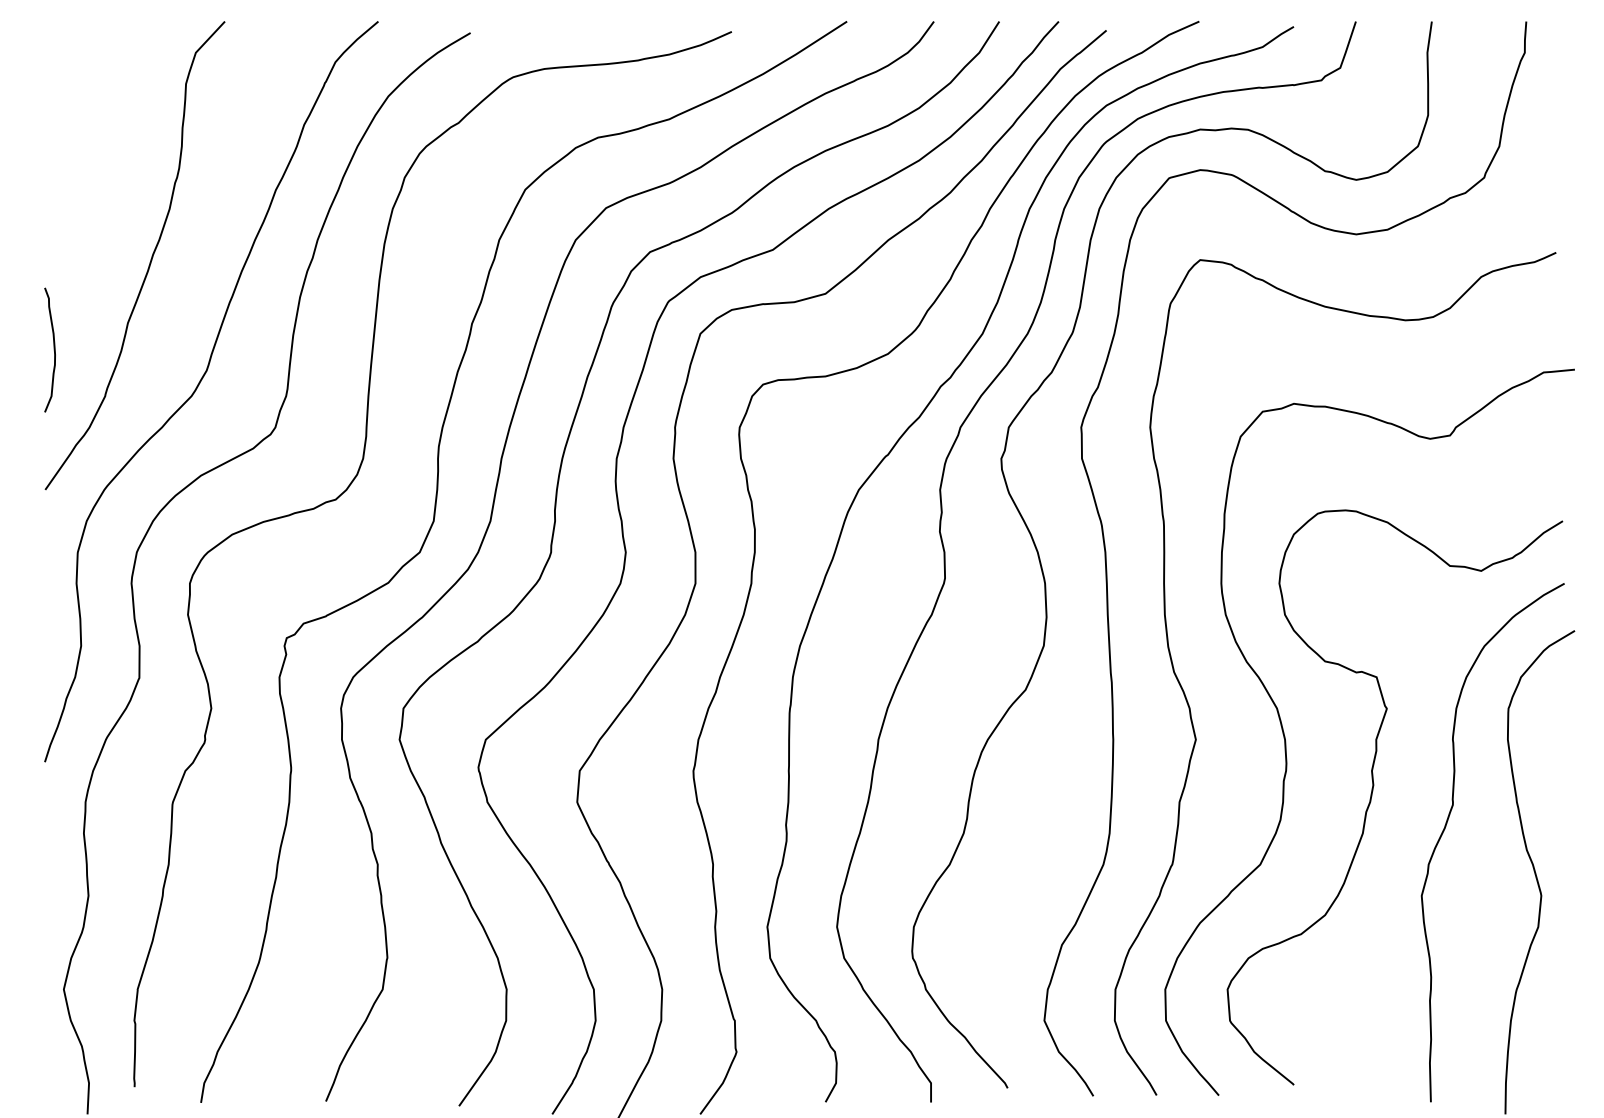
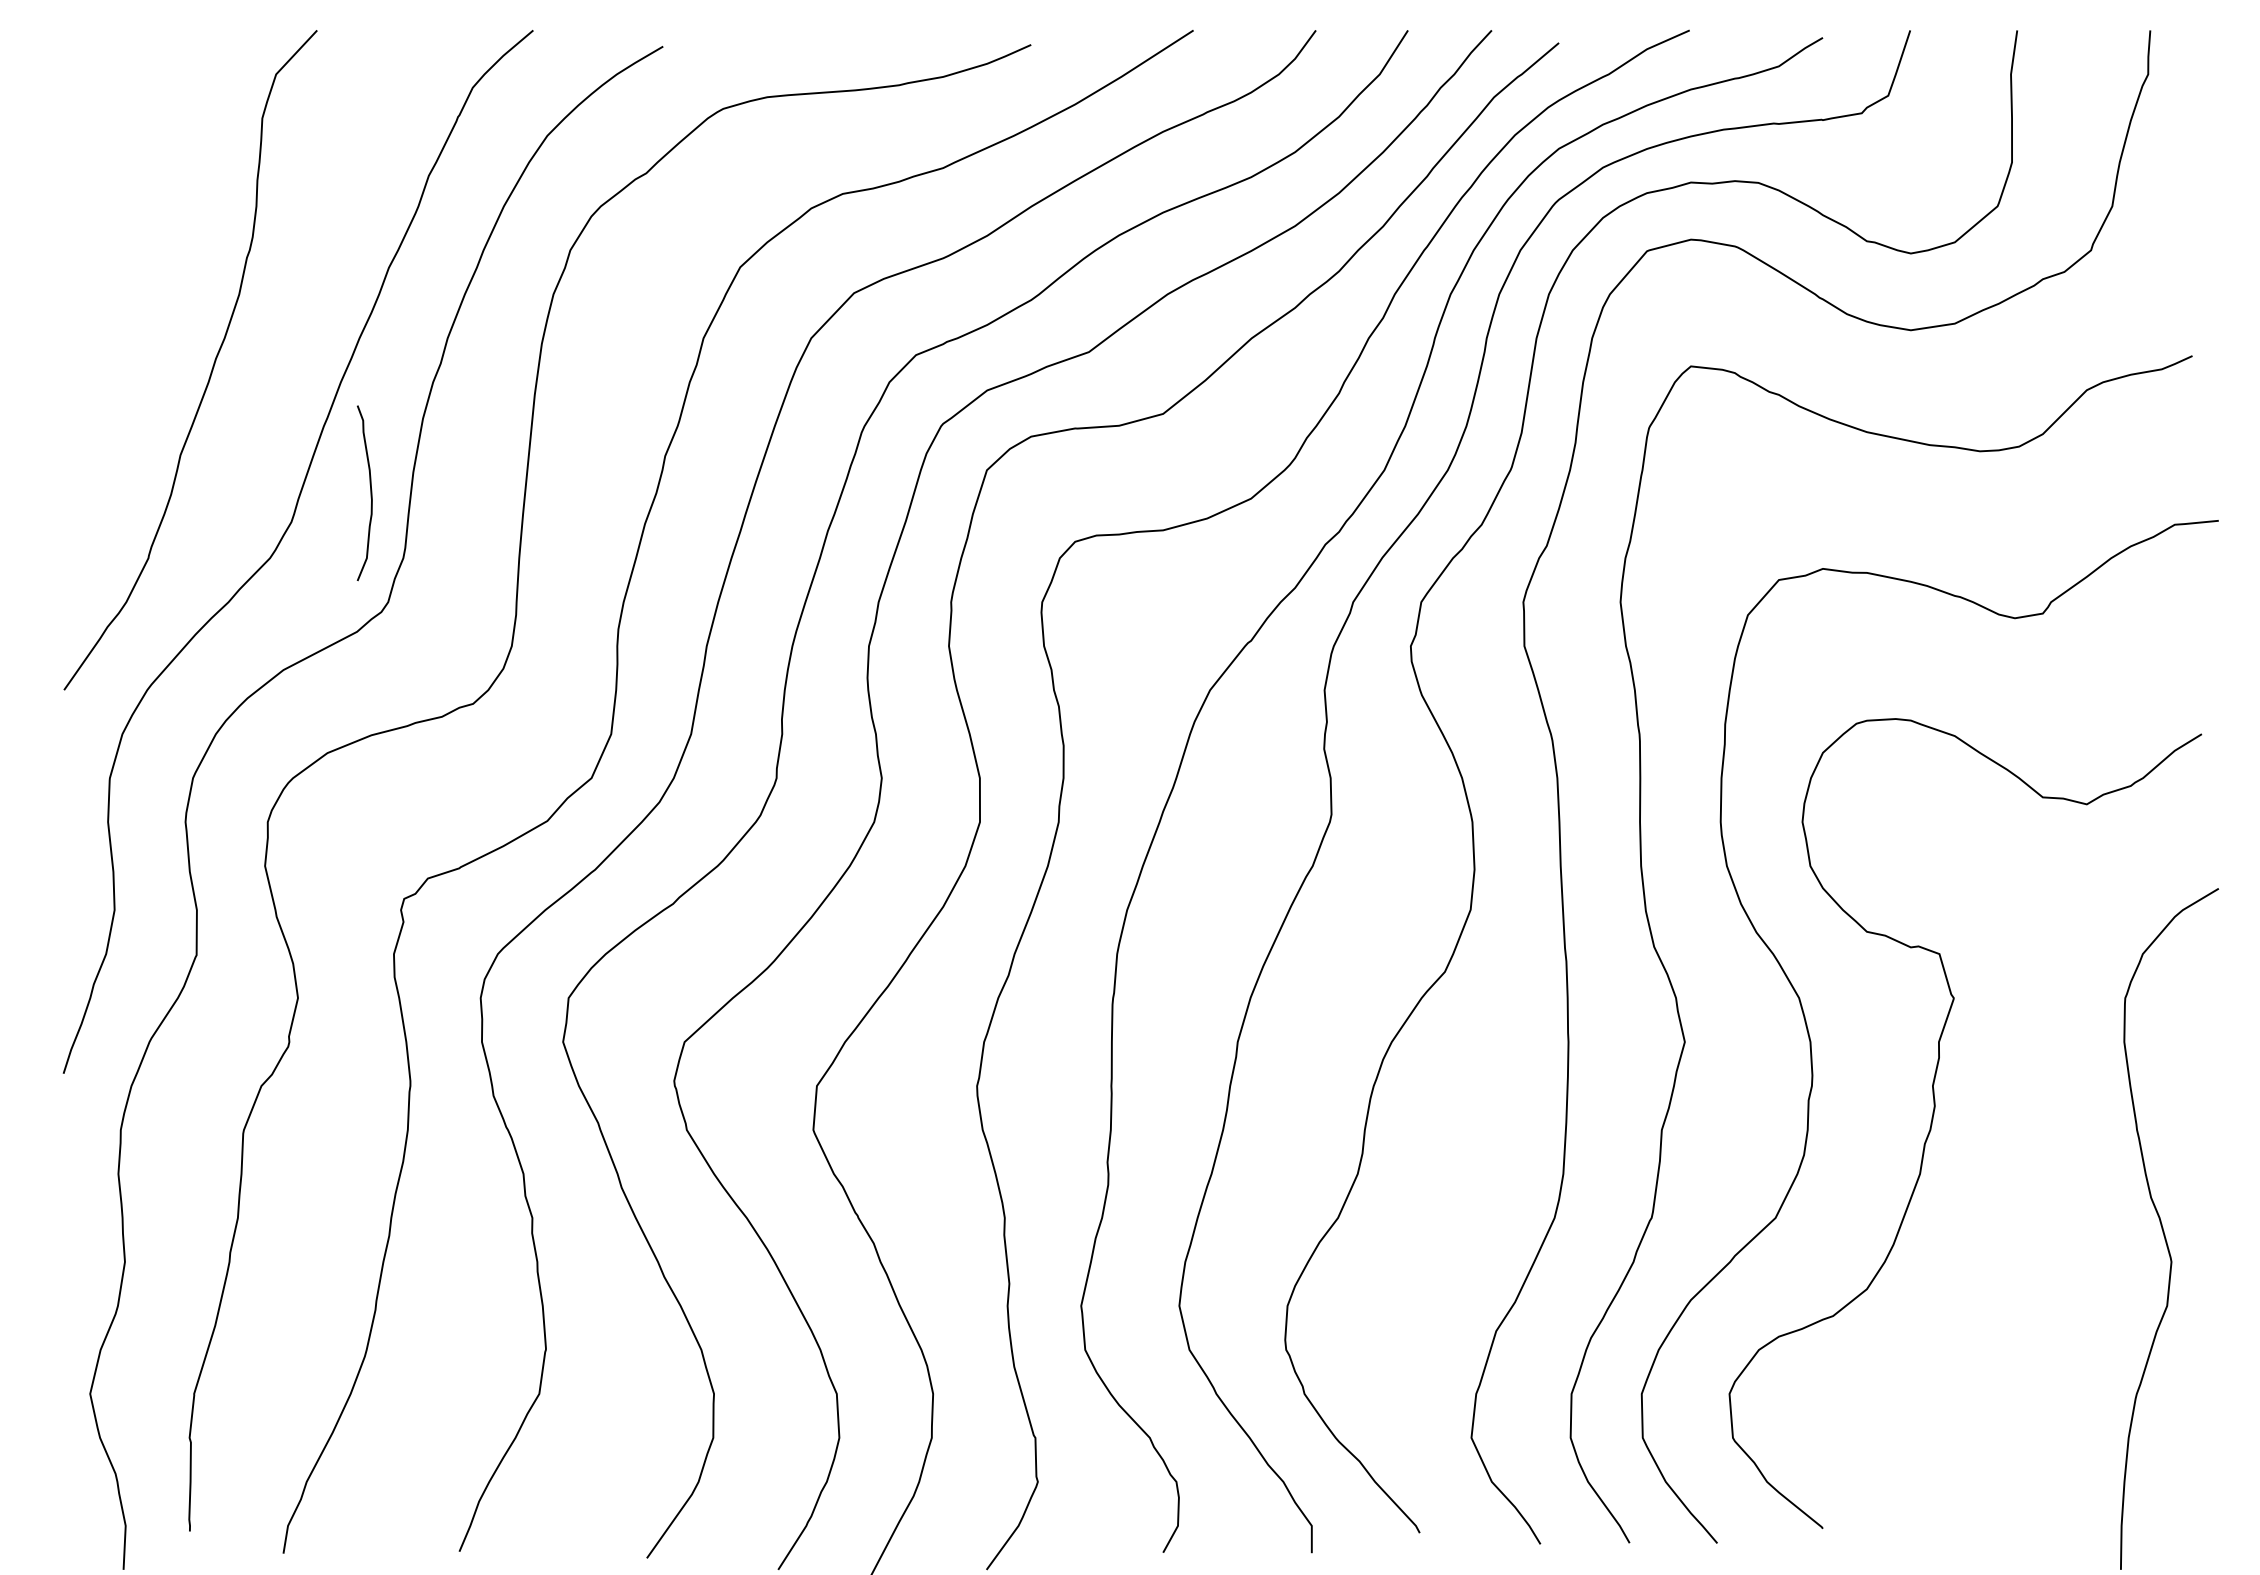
curve: (54, 350) -> (370, 493), moved
curve: (1446, 826) -> (2037, 1164), removed

